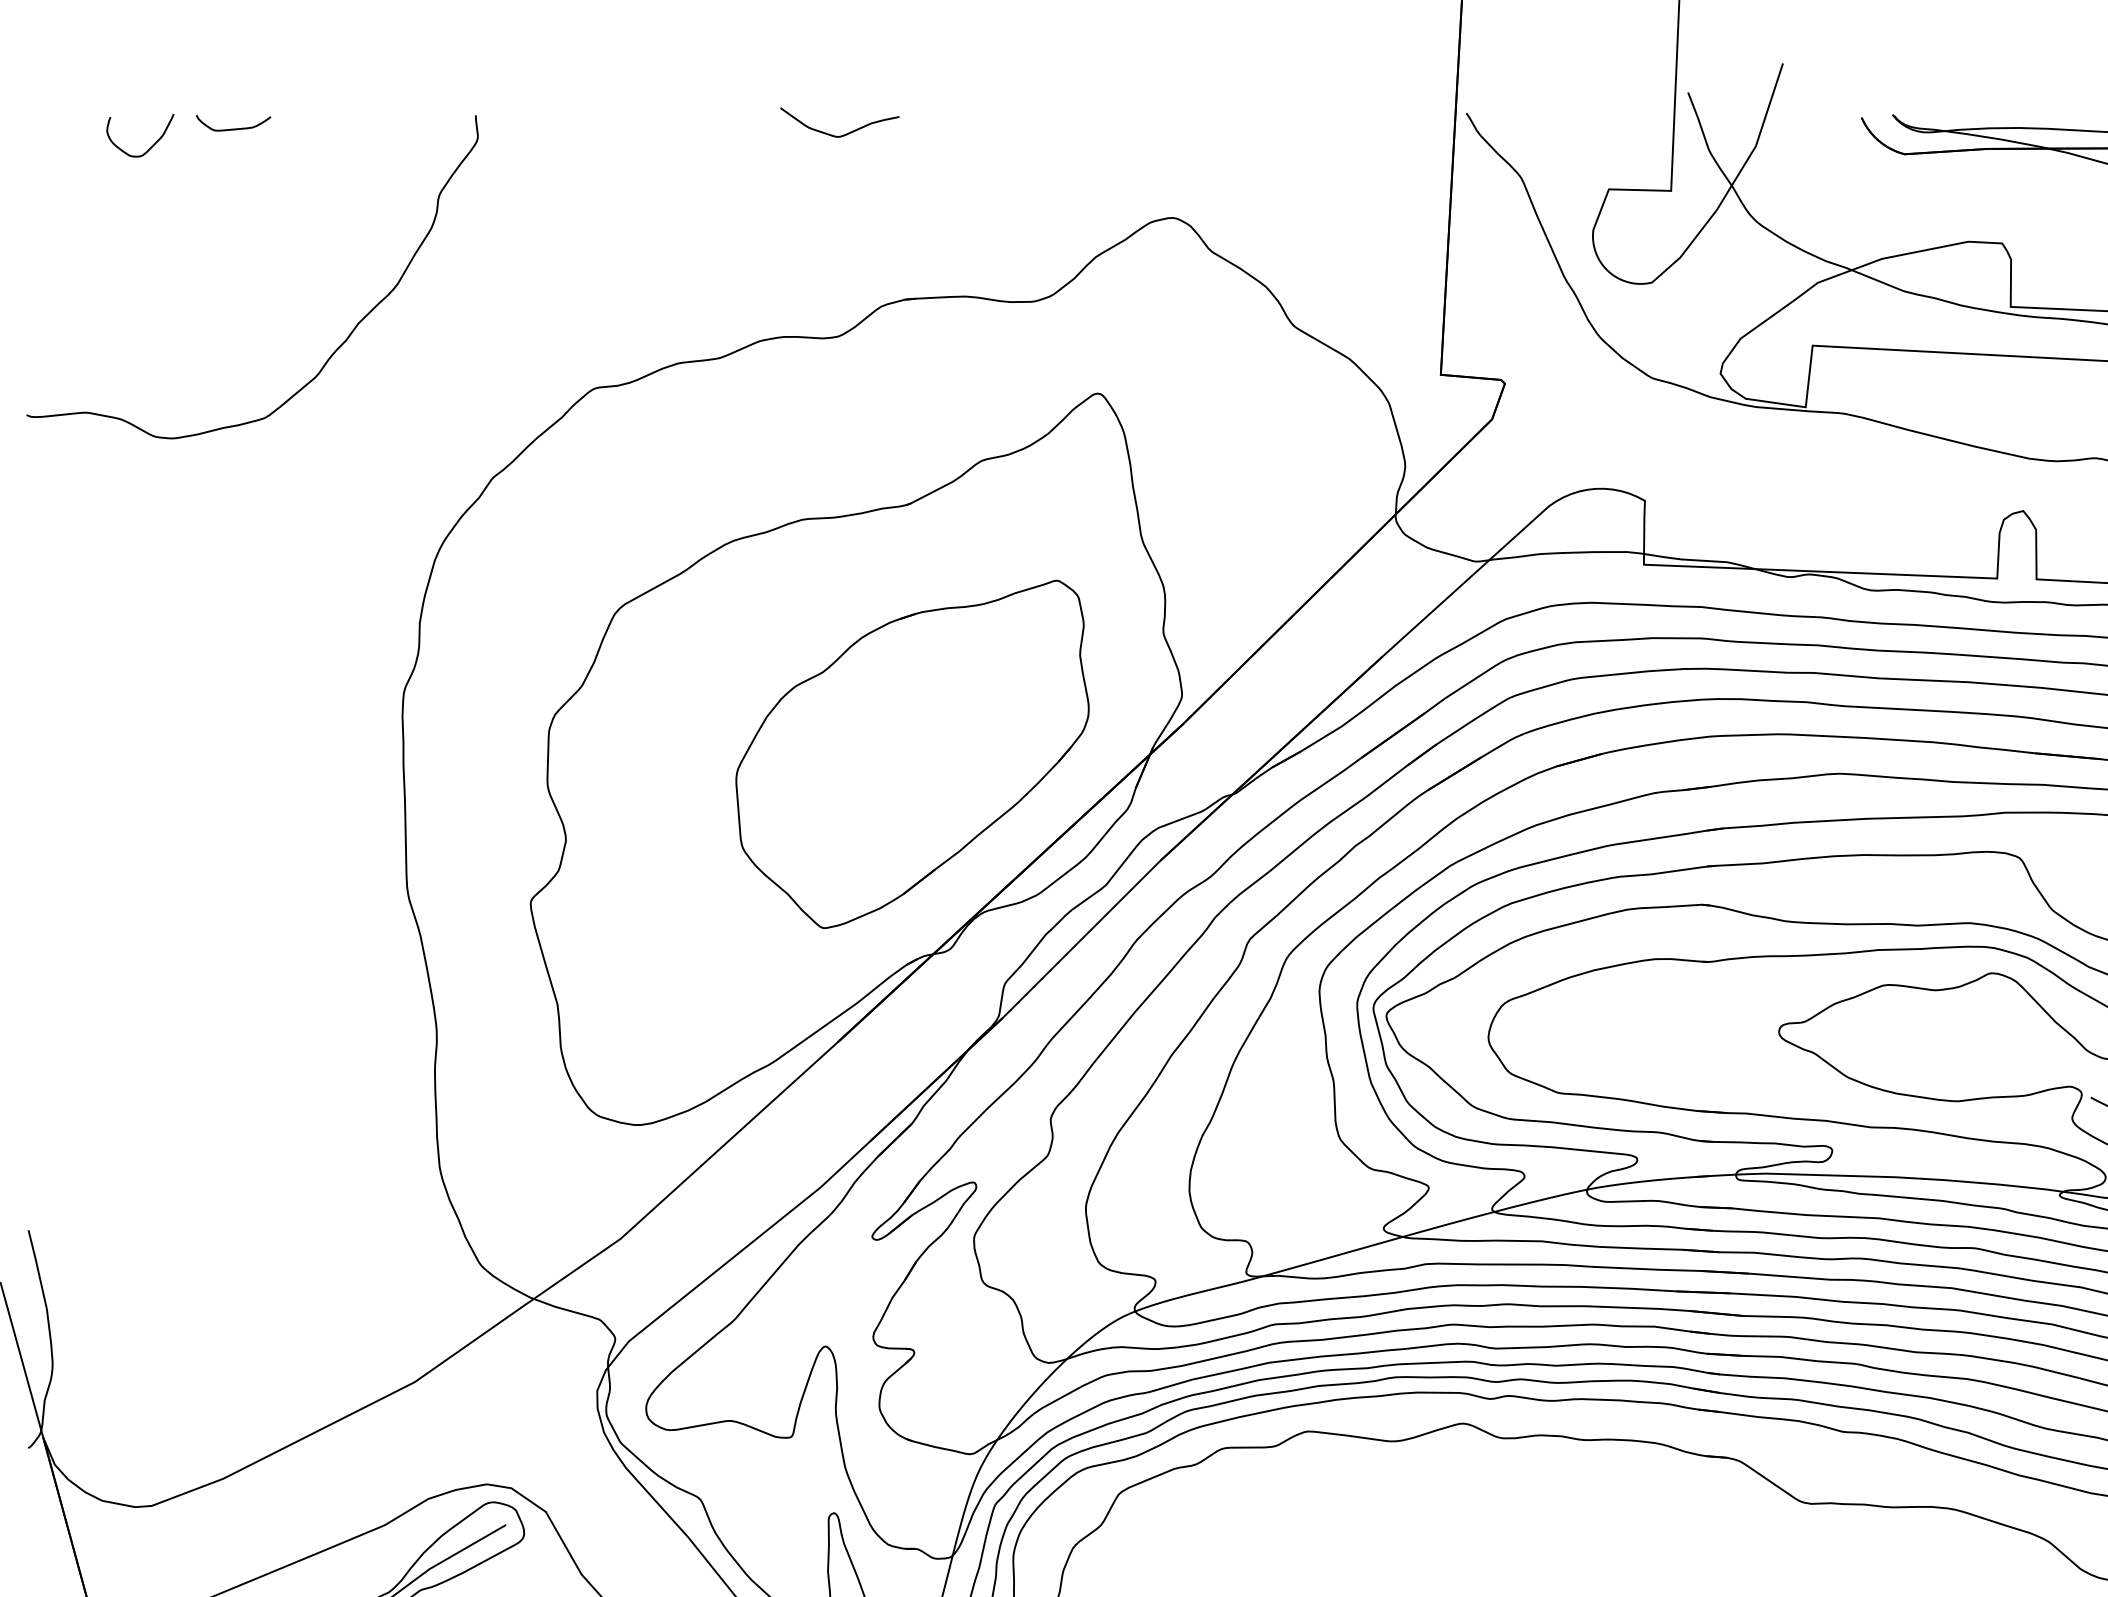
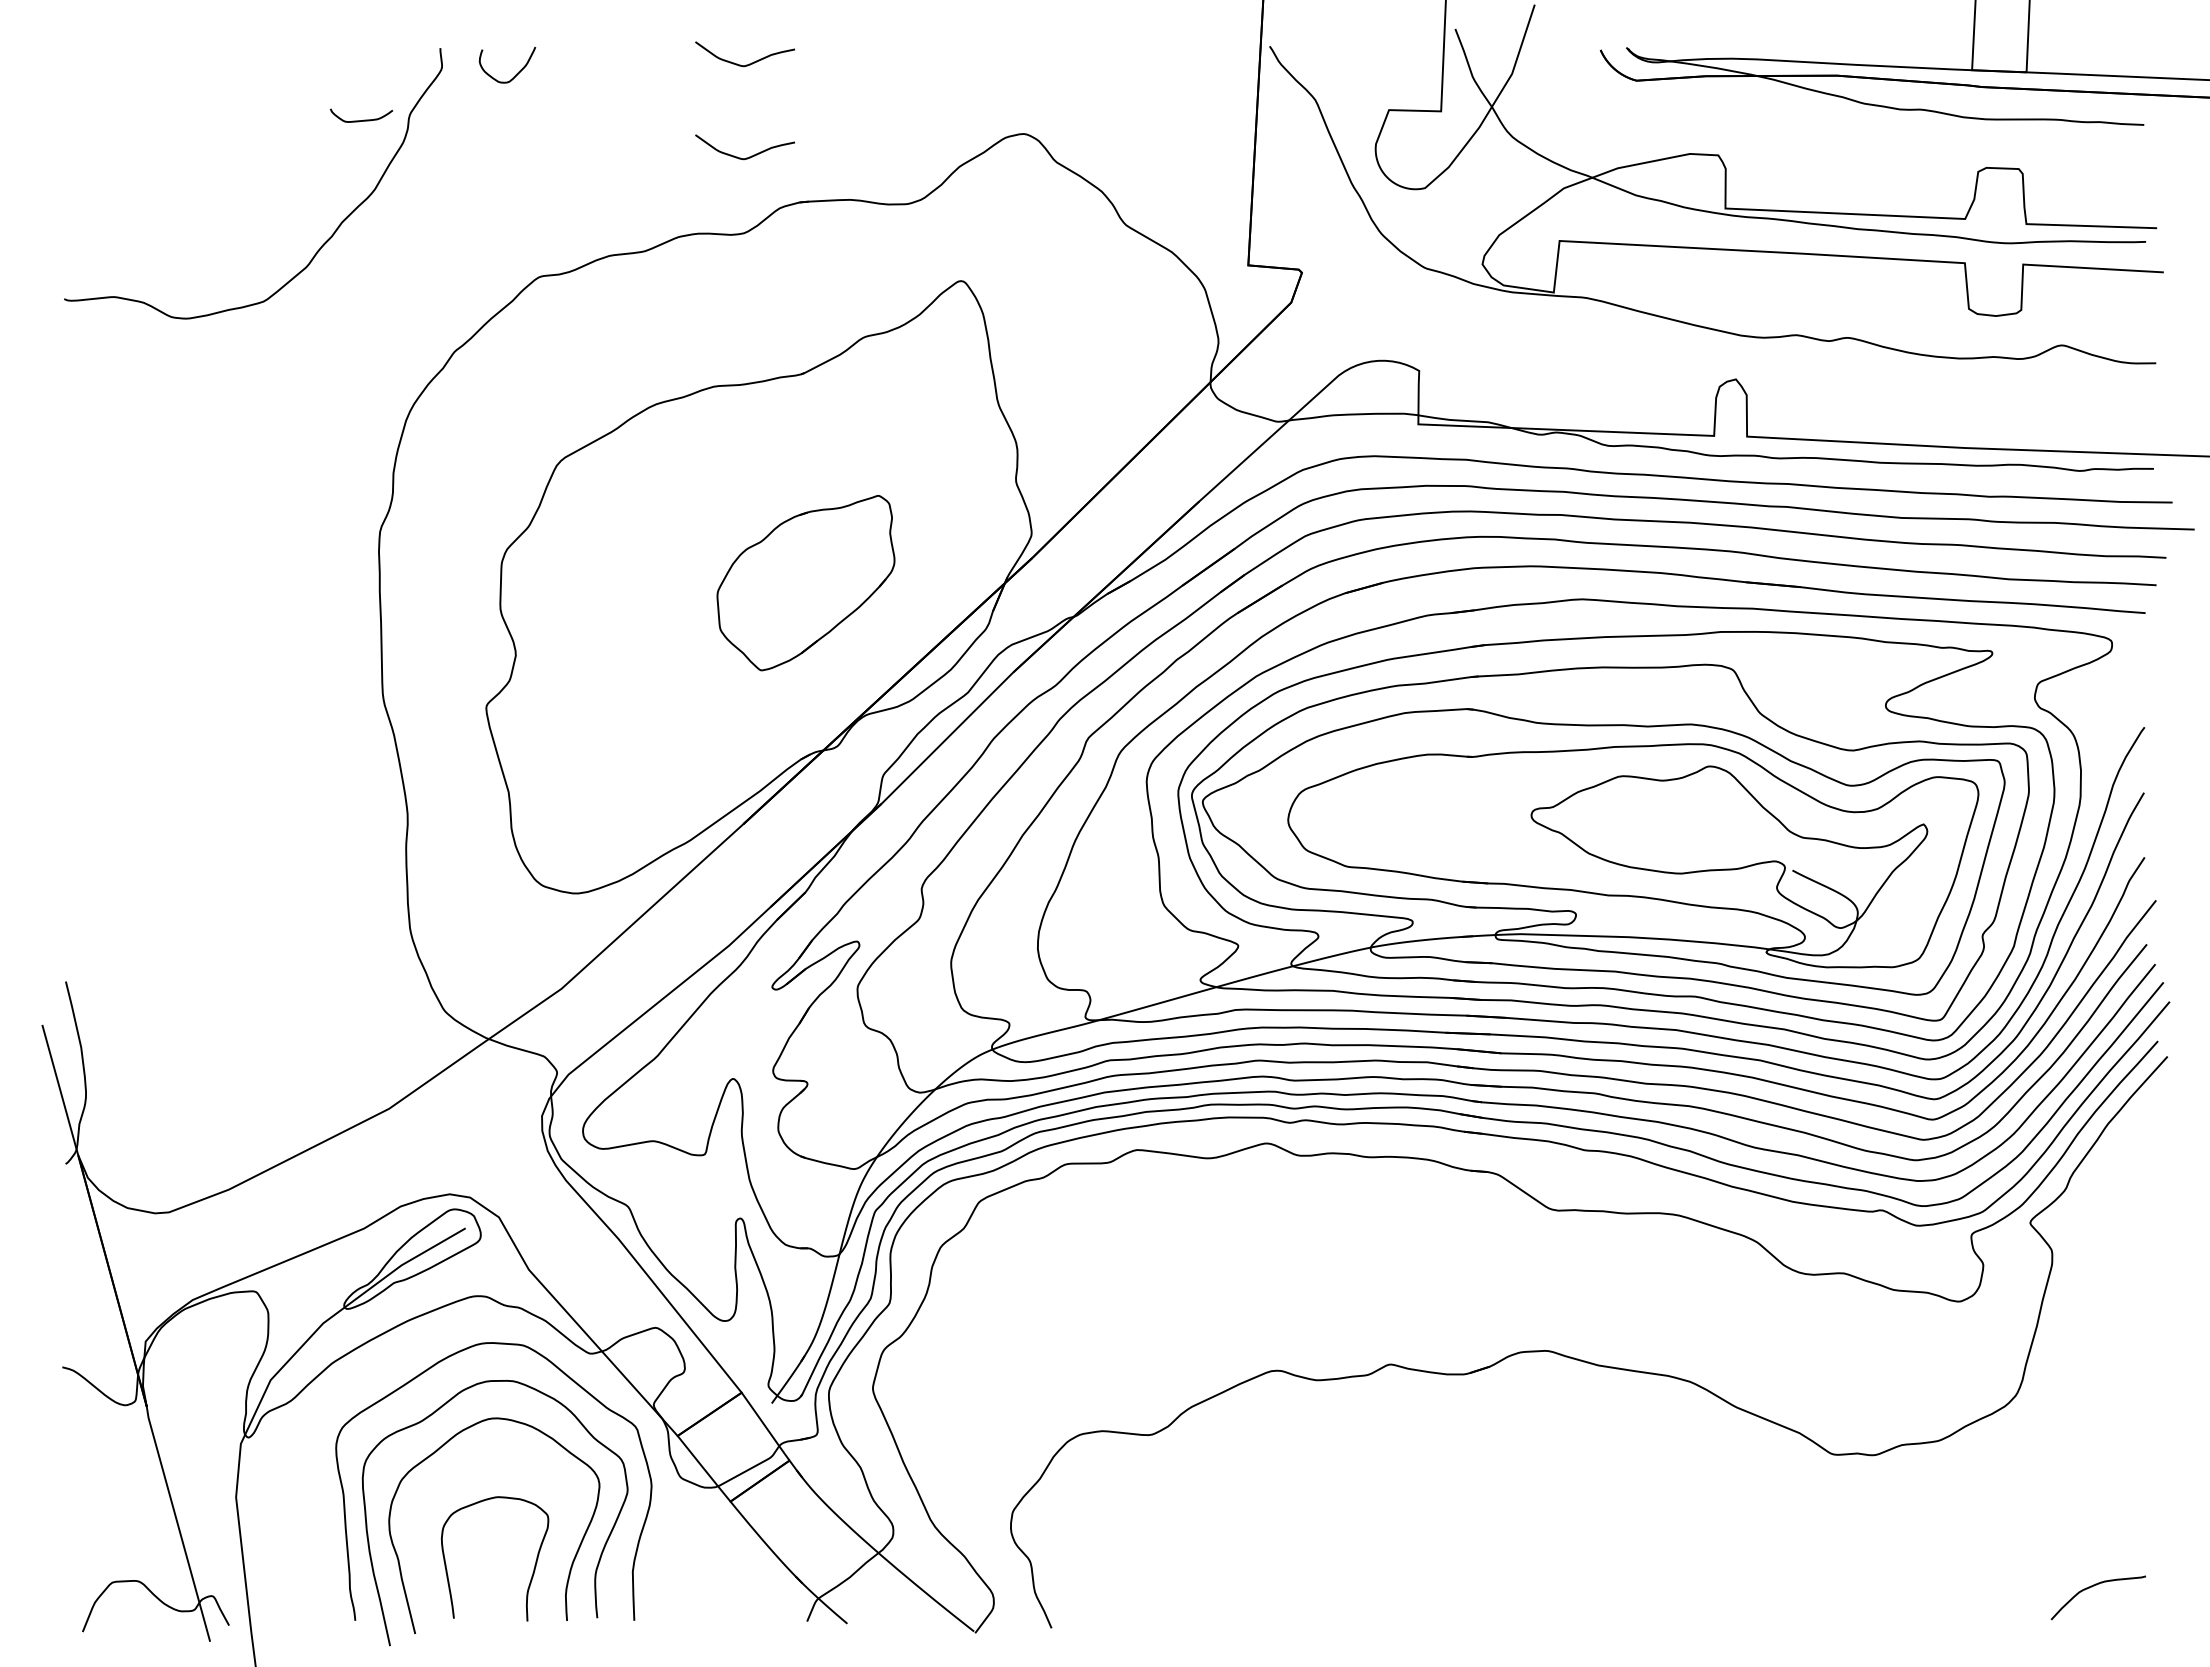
curve: (235, 127) -> (363, 119), moved
curve: (151, 145) -> (516, 73), moved
curve: (841, 245) -> (746, 157), added
part: (911, 753) -> (805, 582), size x0.6

